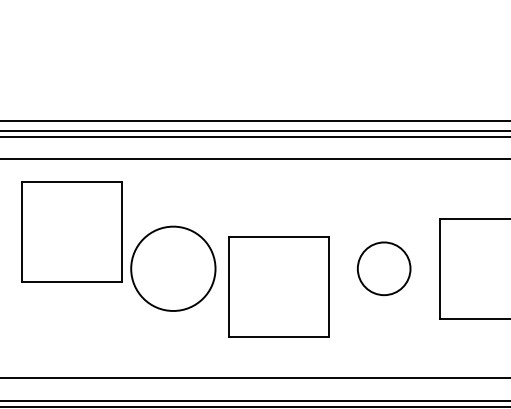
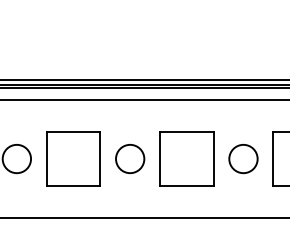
part: (71, 230) -> (73, 158), moved
circle: (173, 267) -> (130, 158), size x0.62
part: (278, 286) -> (186, 158), moved

